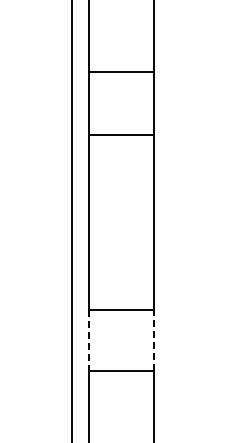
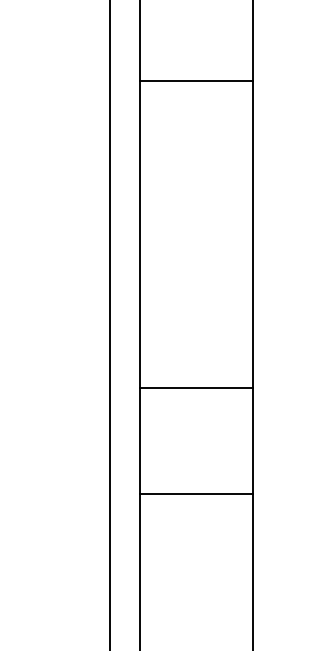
line: (153, 340) -> (252, 440), dashed -> solid
line: (89, 341) -> (140, 441), dashed -> solid

